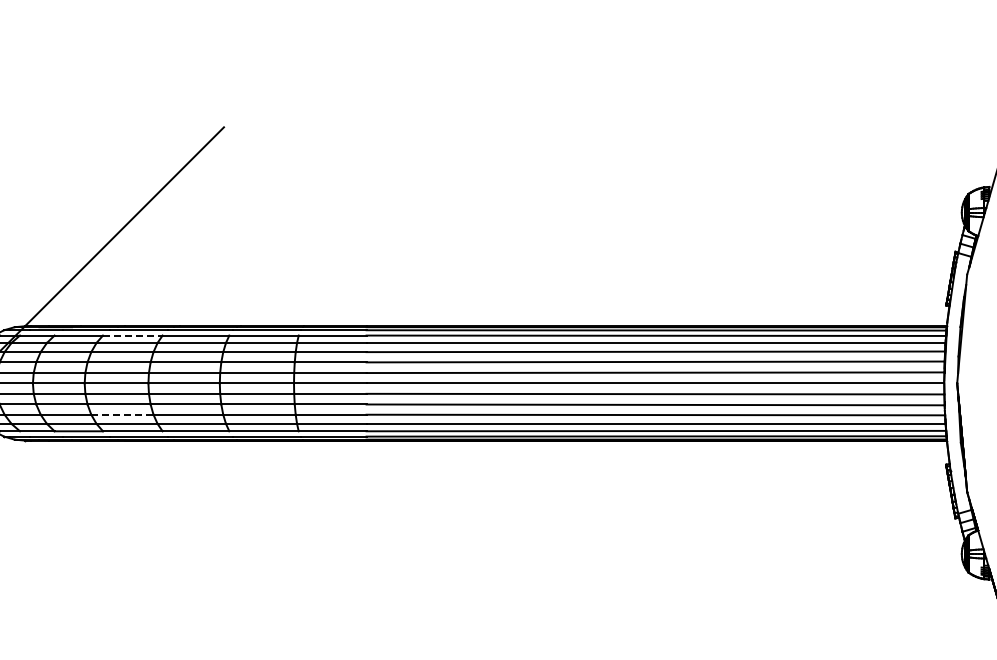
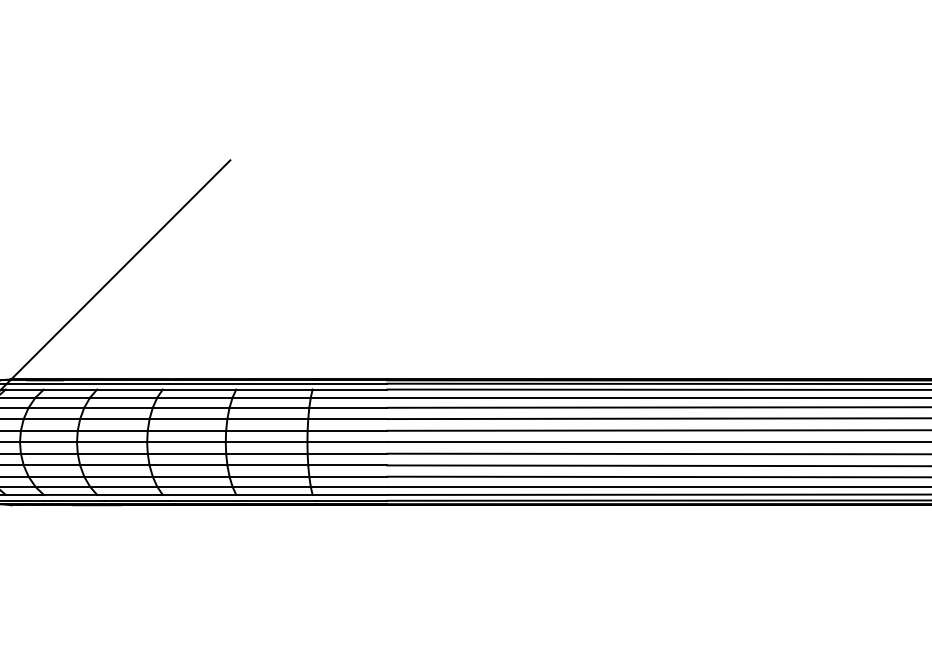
line: (132, 335) -> (129, 389), dashed -> solid
line: (122, 414) -> (118, 476), dashed -> solid

